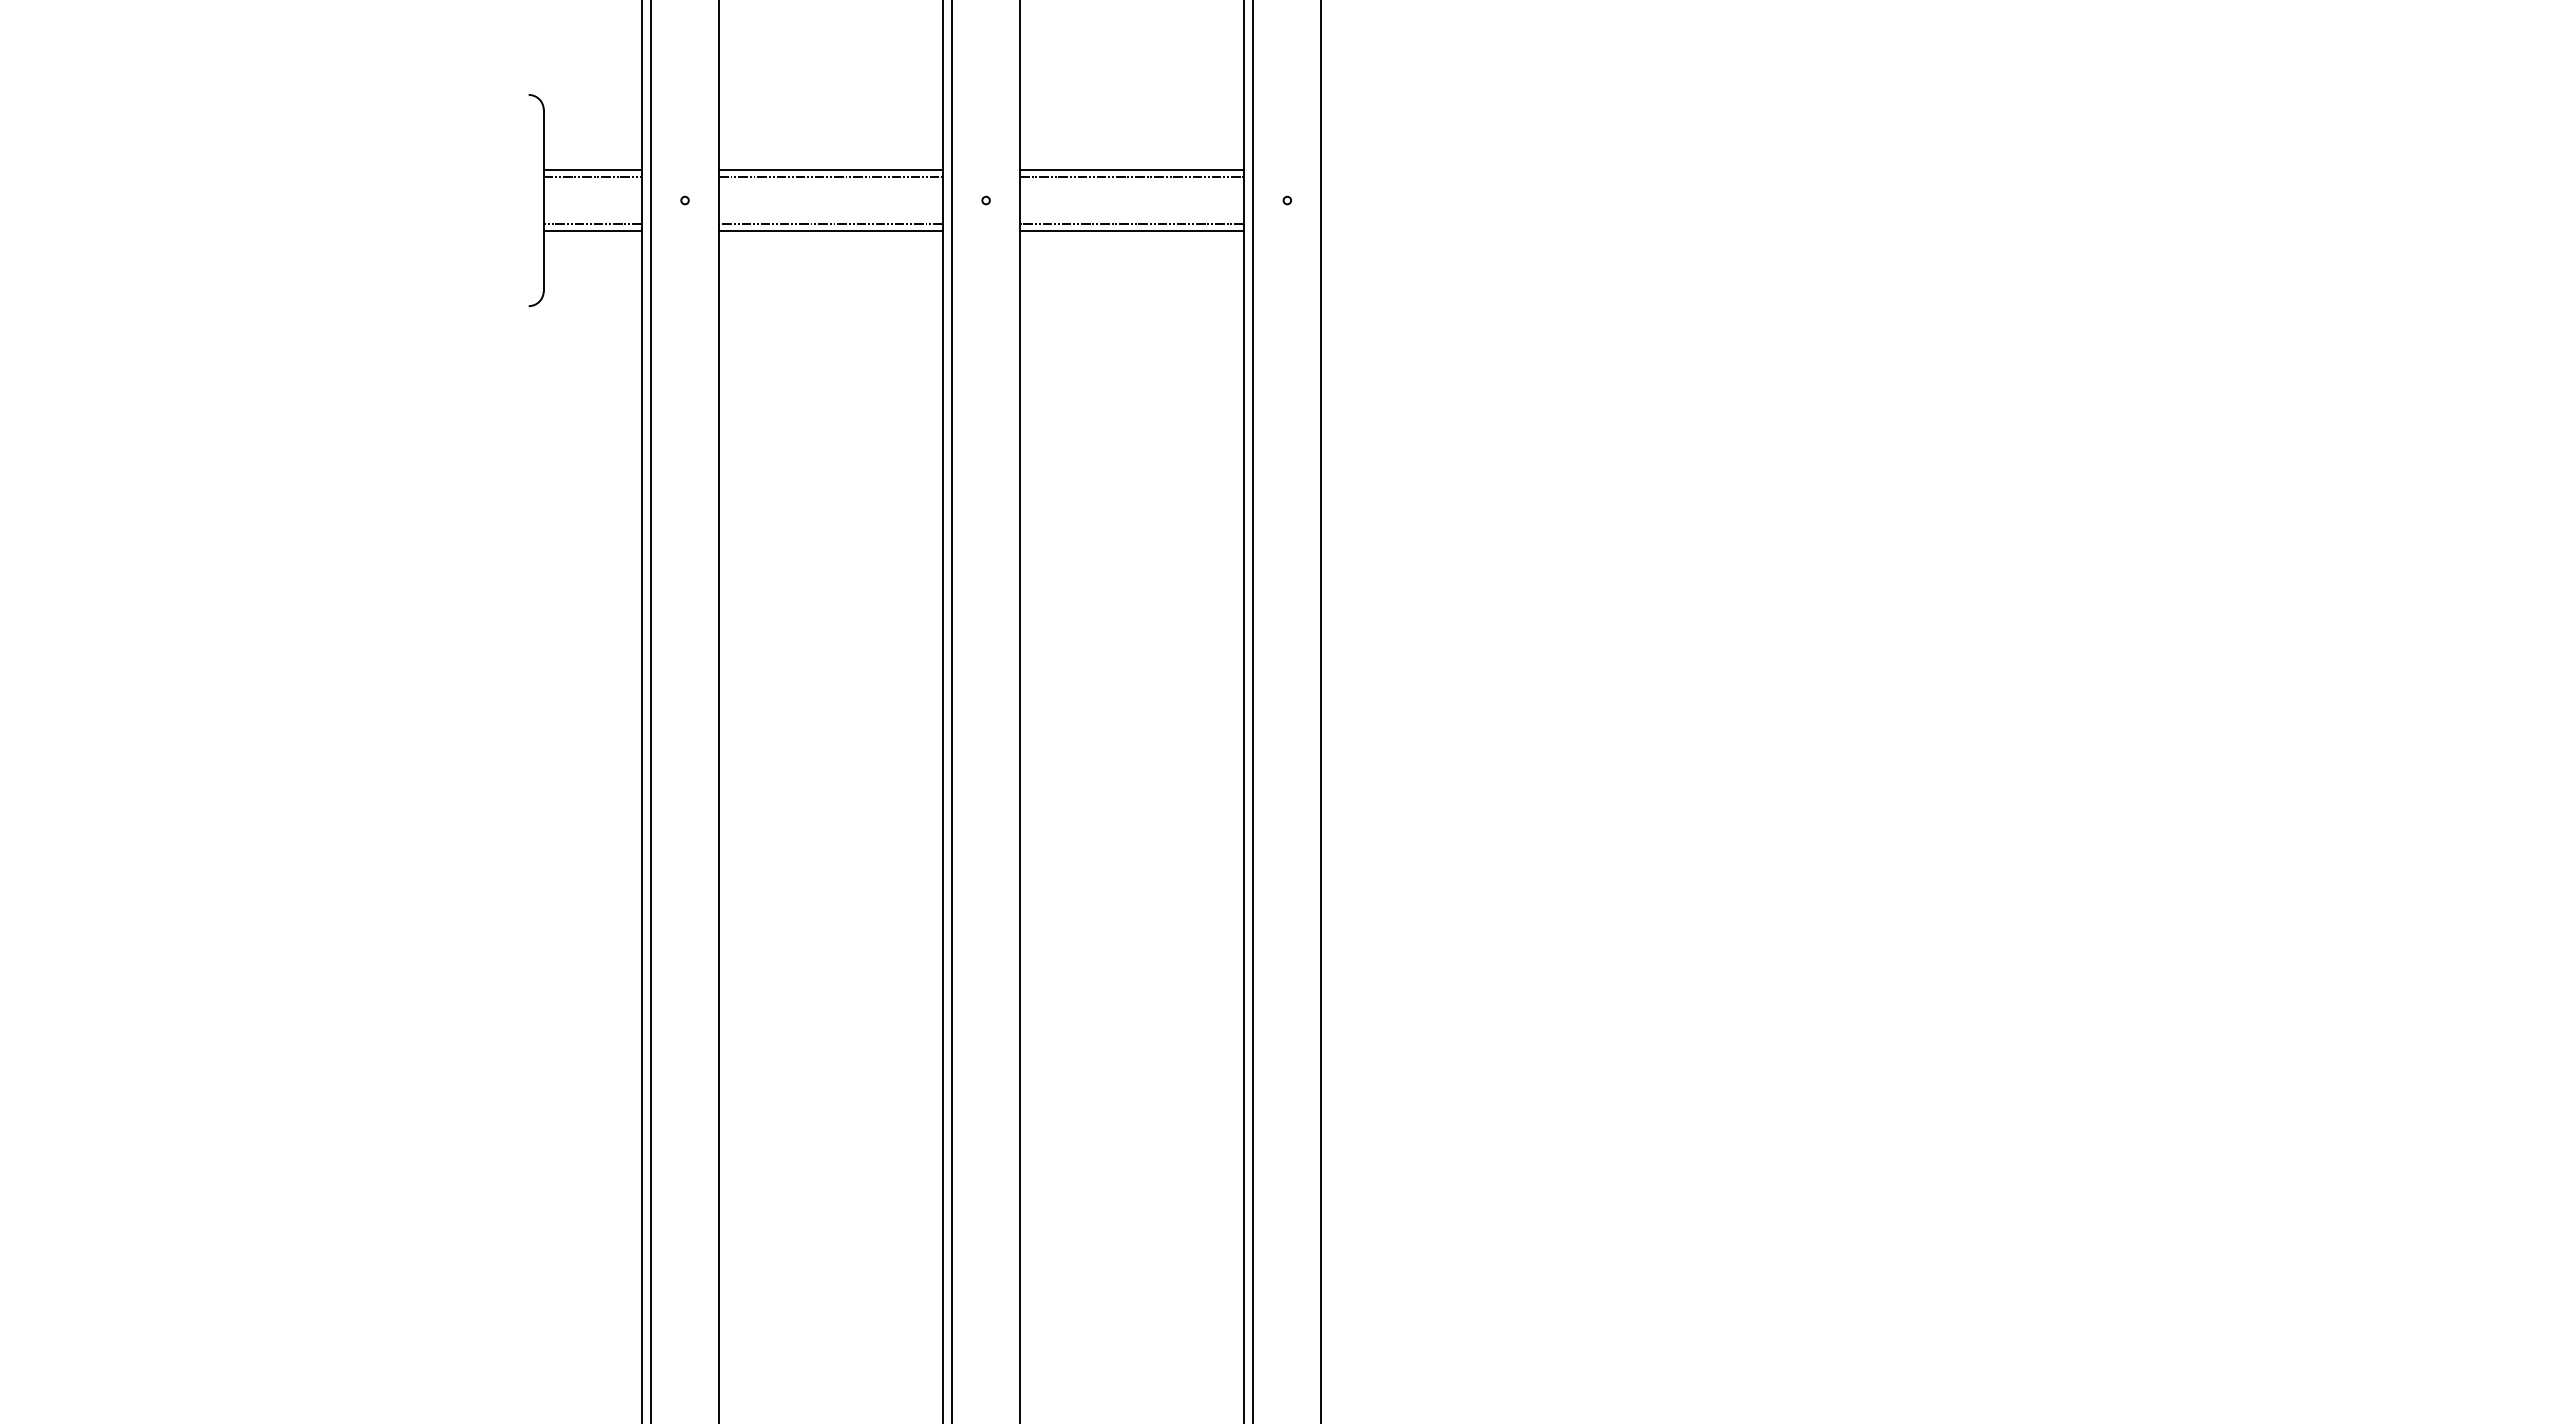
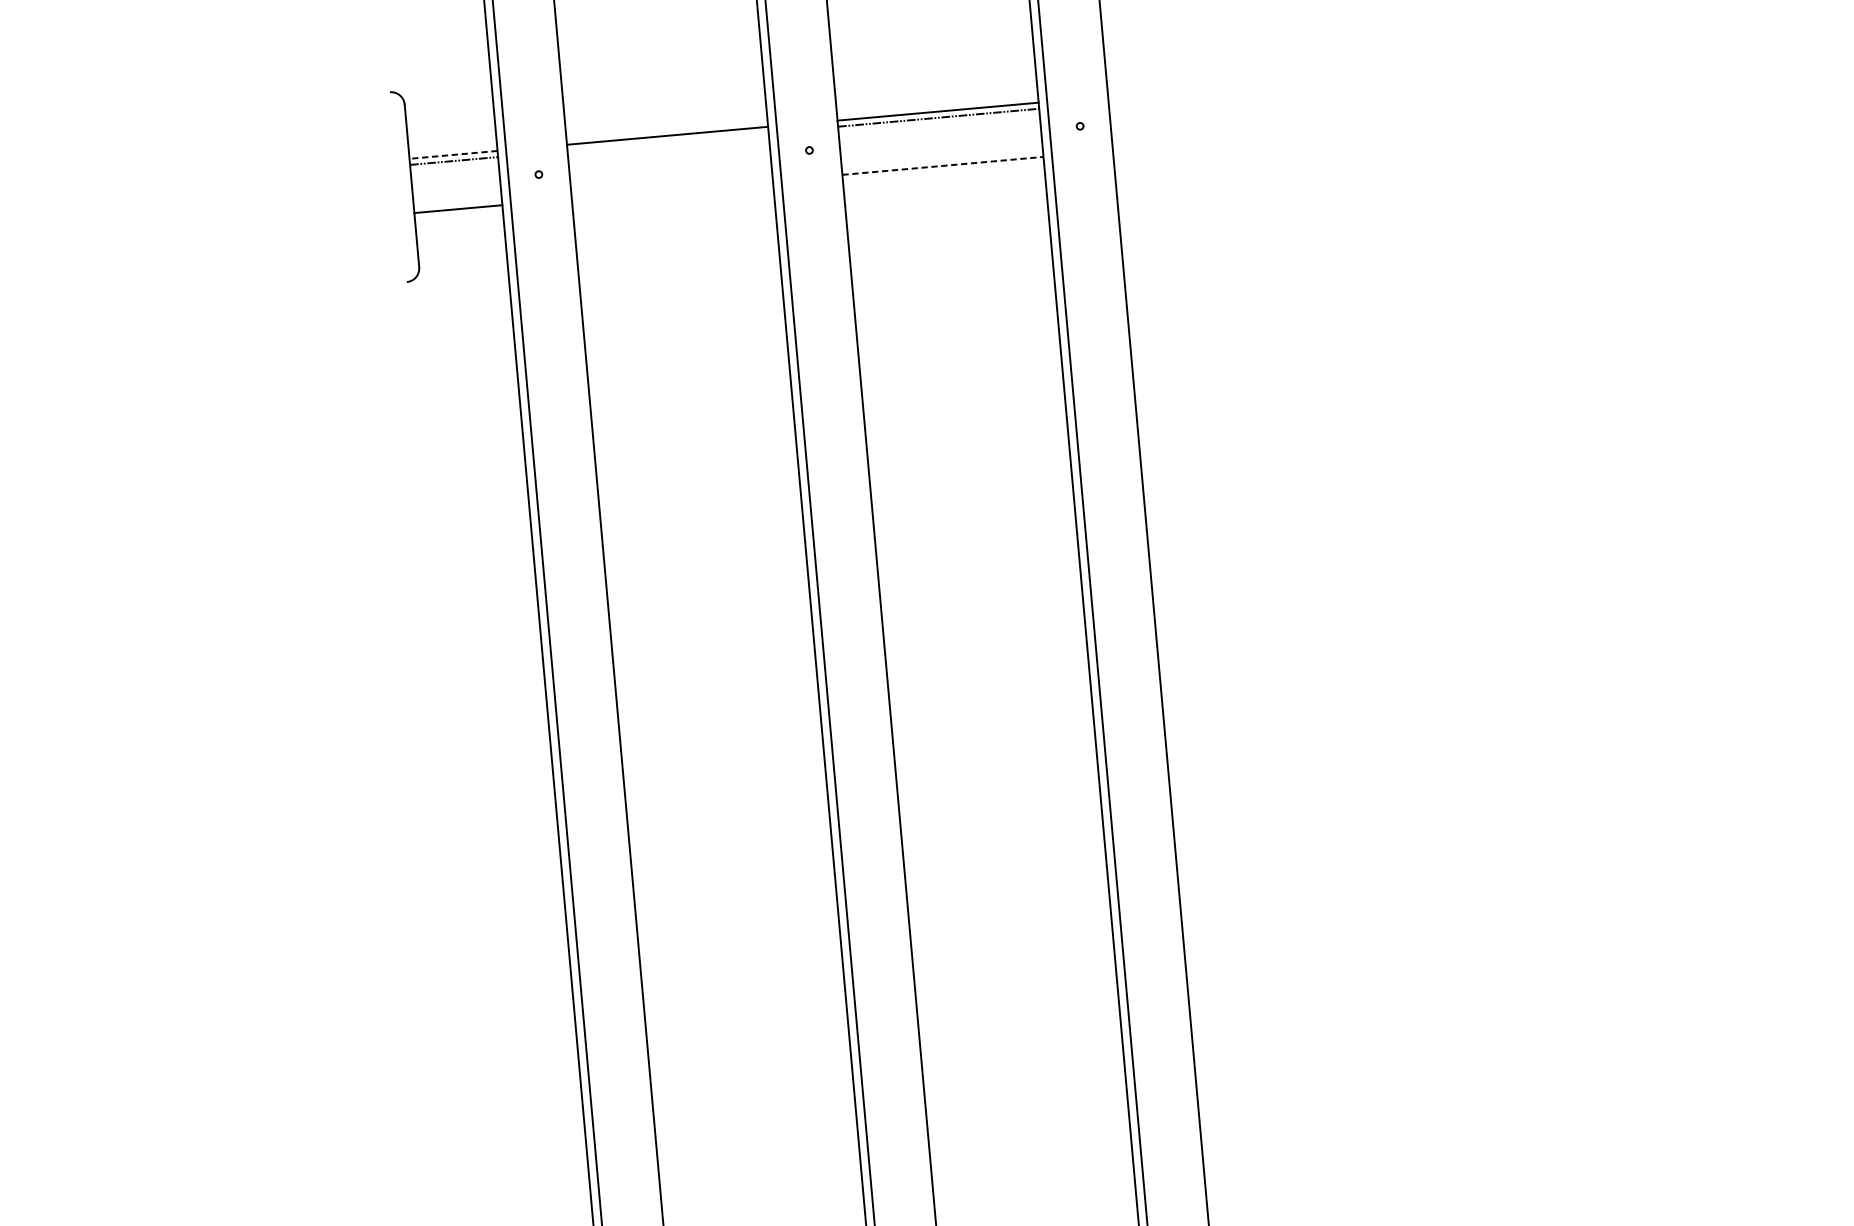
line: (592, 170) -> (453, 155), solid -> dashed
line: (830, 177) -> (667, 142), removed
line: (592, 223) -> (457, 202), removed
line: (830, 223) -> (671, 183), removed
line: (1131, 223) -> (941, 159), removed
line: (830, 230) -> (672, 189), removed
line: (1131, 230) -> (942, 165), solid -> dashed

